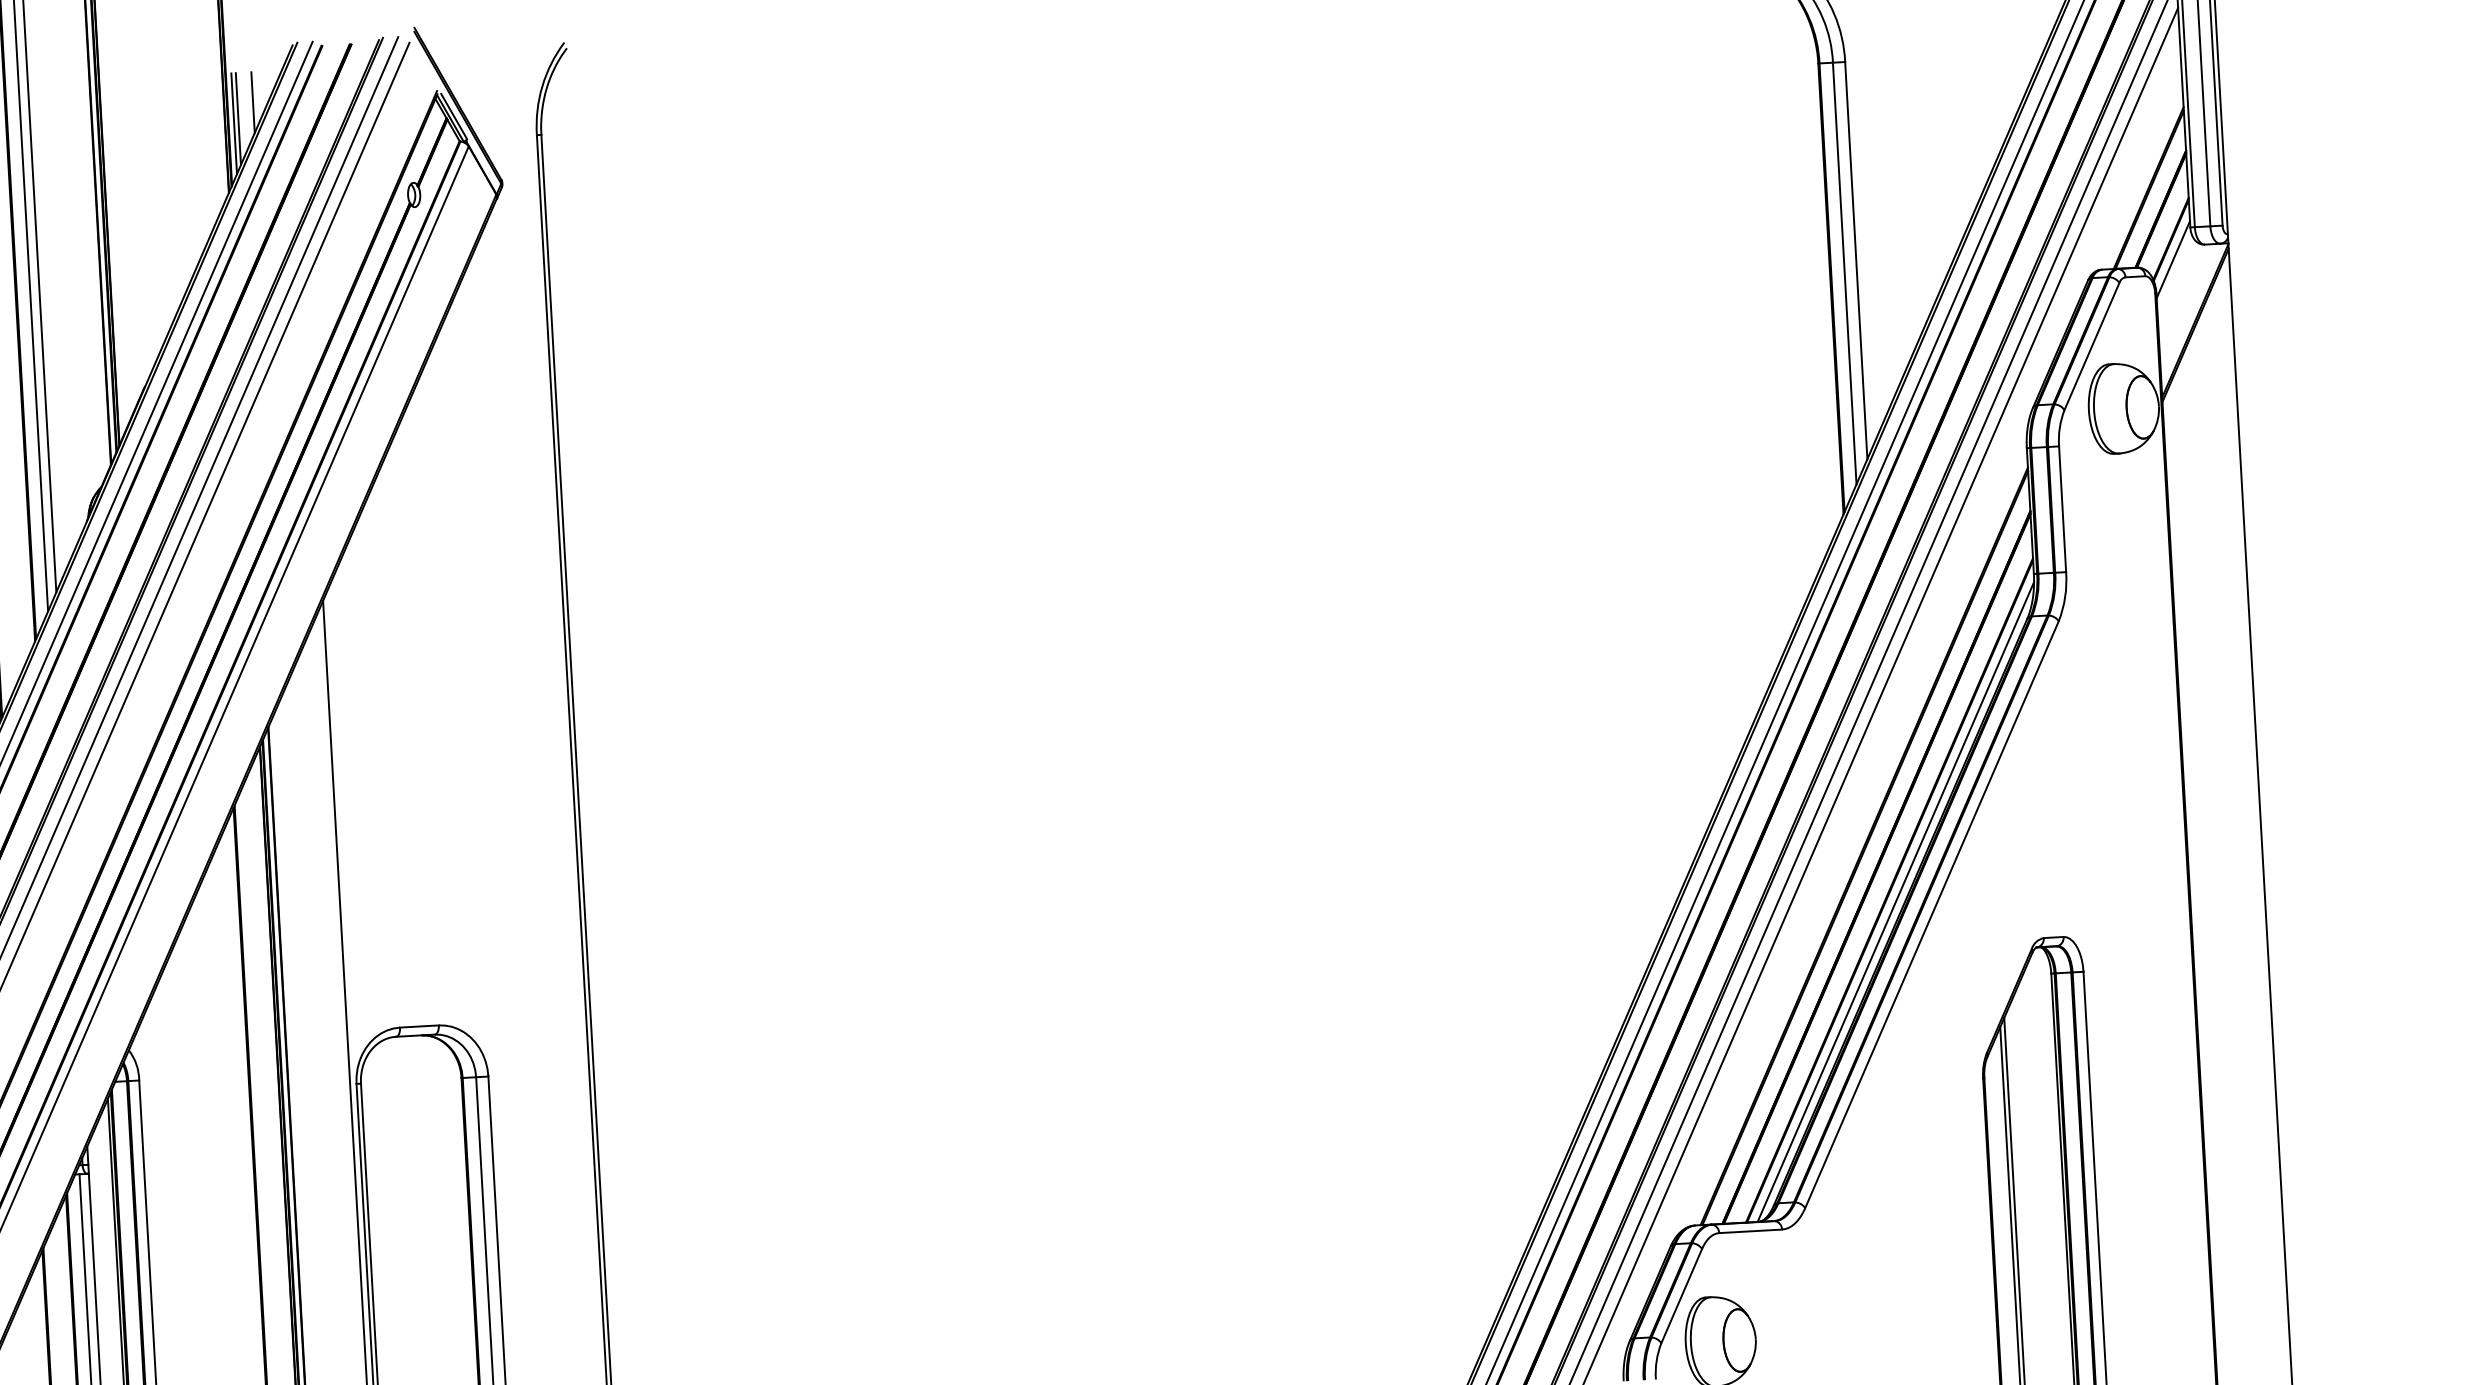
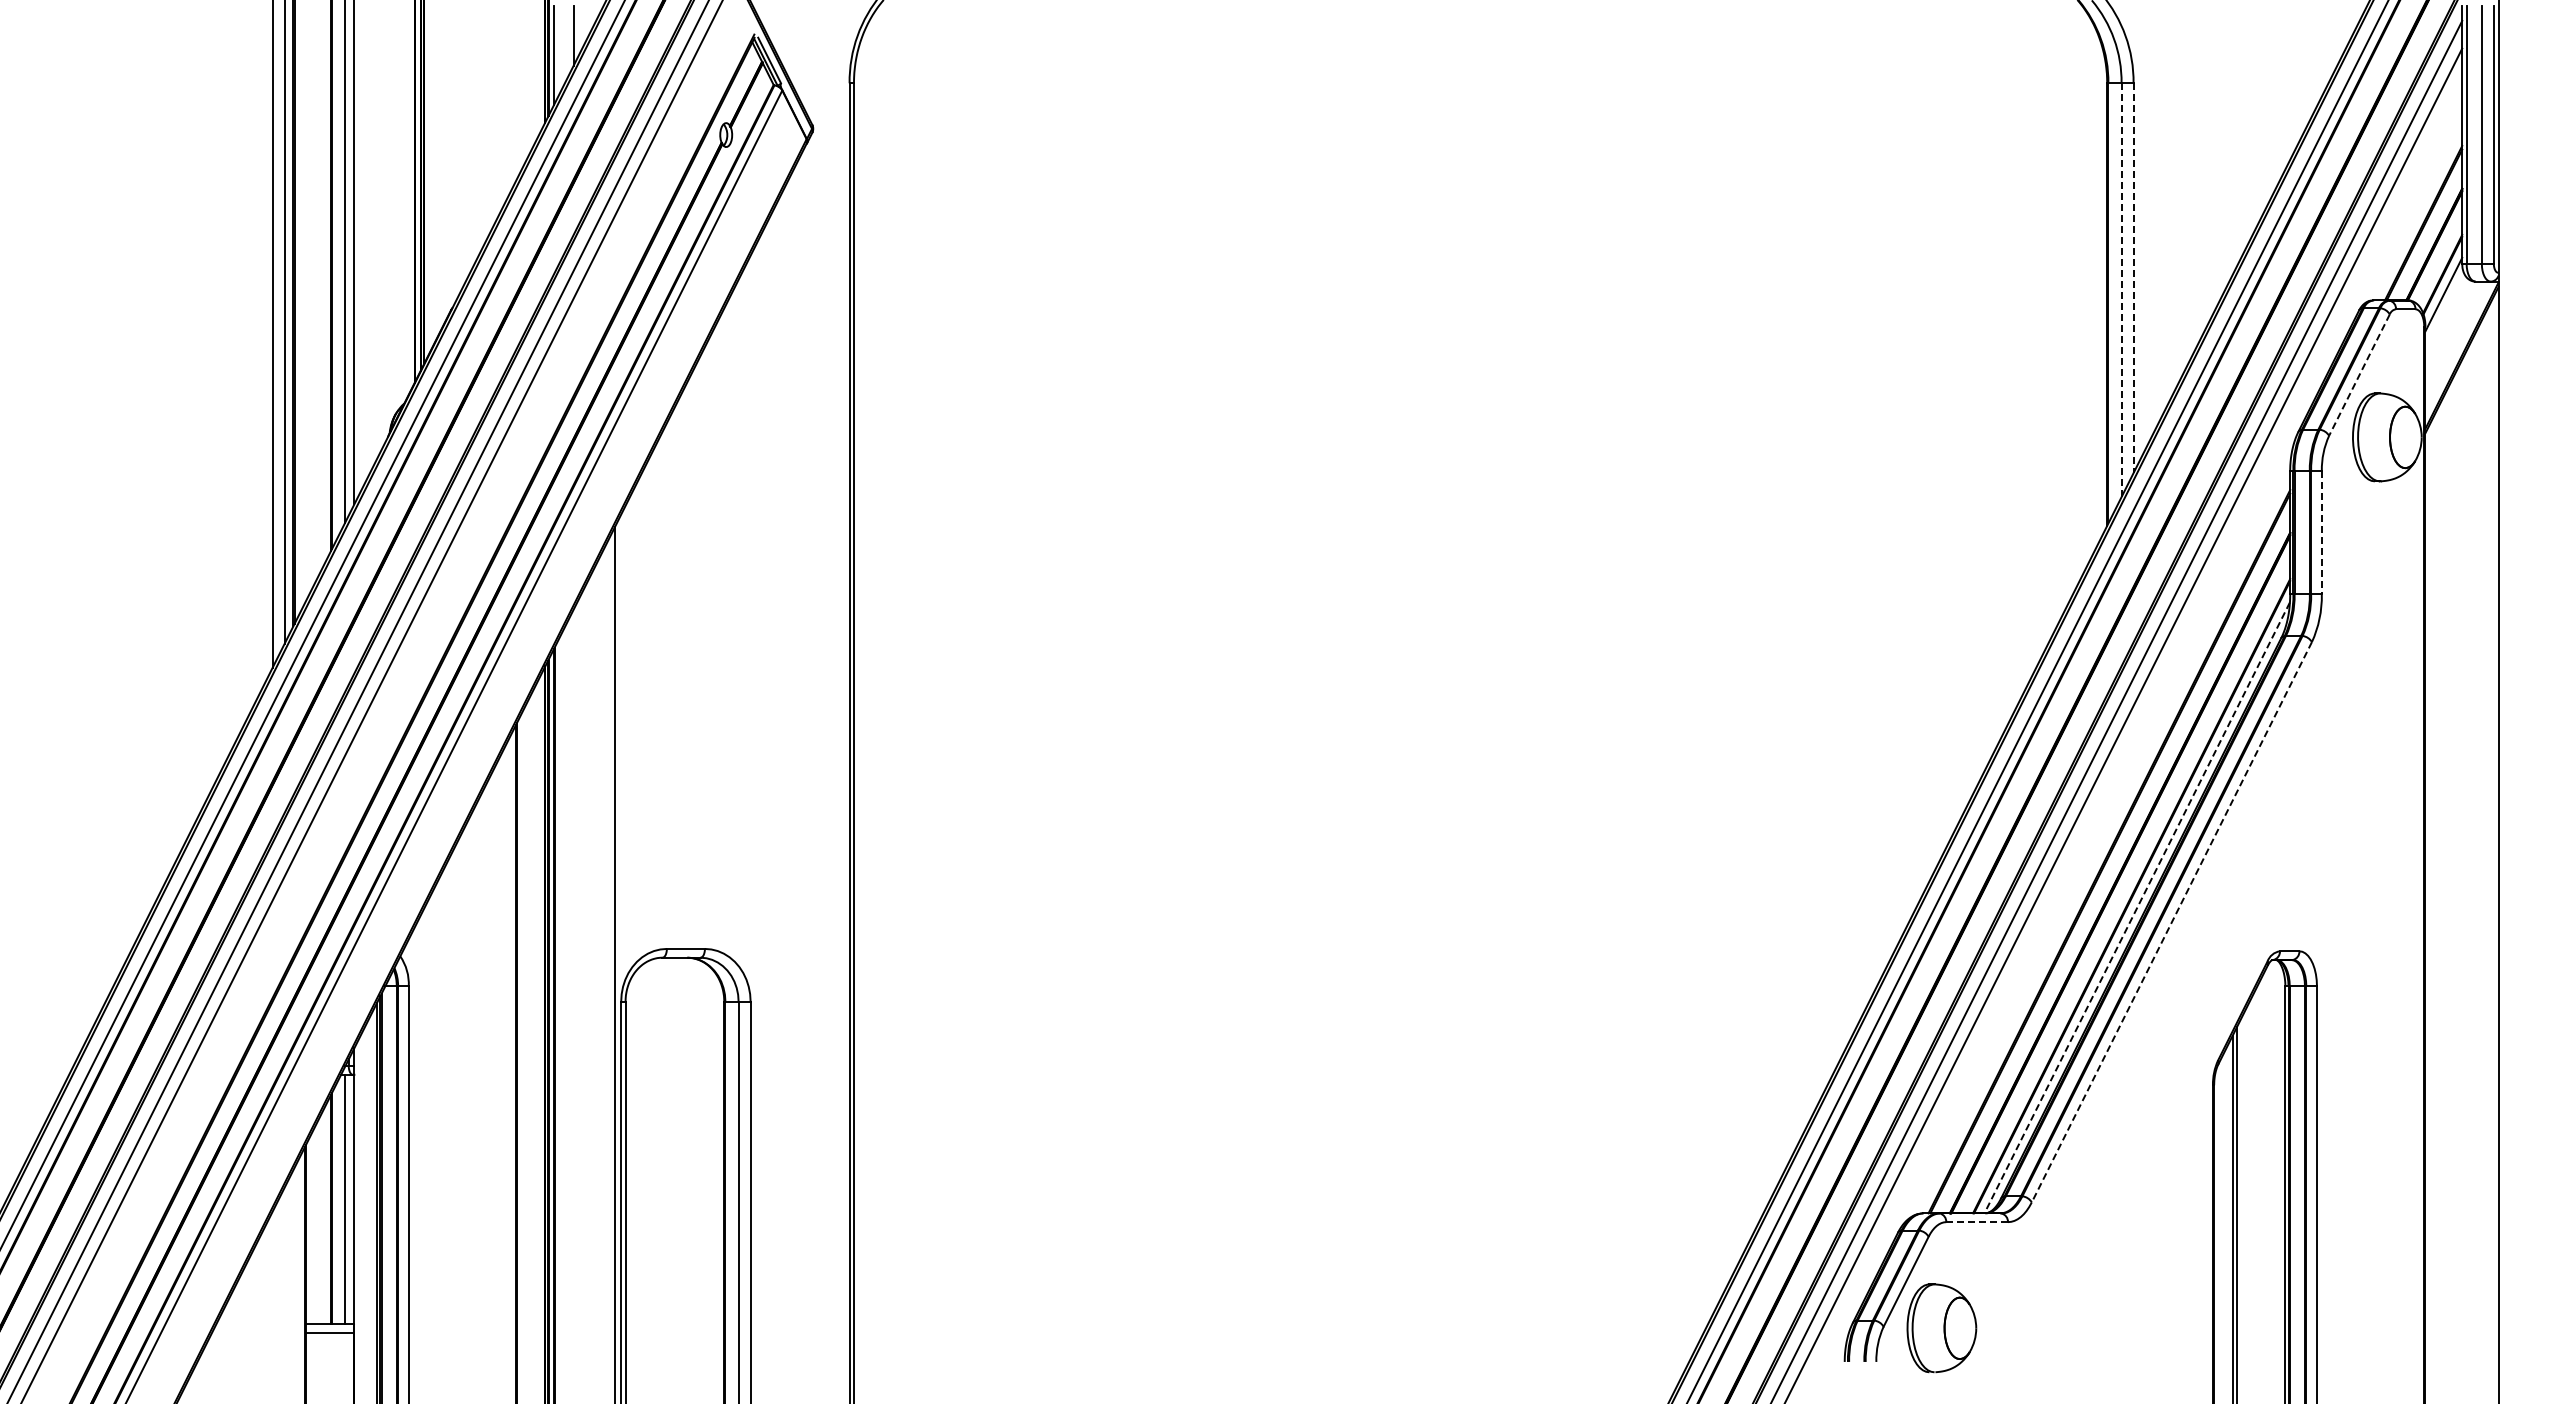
line: (238, 119) -> (558, 51), removed
line: (1856, 260) -> (2133, 278), solid -> dashed
line: (1844, 273) -> (2121, 290), solid -> dashed
line: (2092, 346) -> (2359, 375), solid -> dashed
line: (2062, 509) -> (2321, 532), solid -> dashed
line: (1895, 902) -> (2136, 908), solid -> dashed
line: (1931, 914) -> (2171, 922), solid -> dashed
line: (1751, 1231) -> (1977, 1222), solid -> dashed

